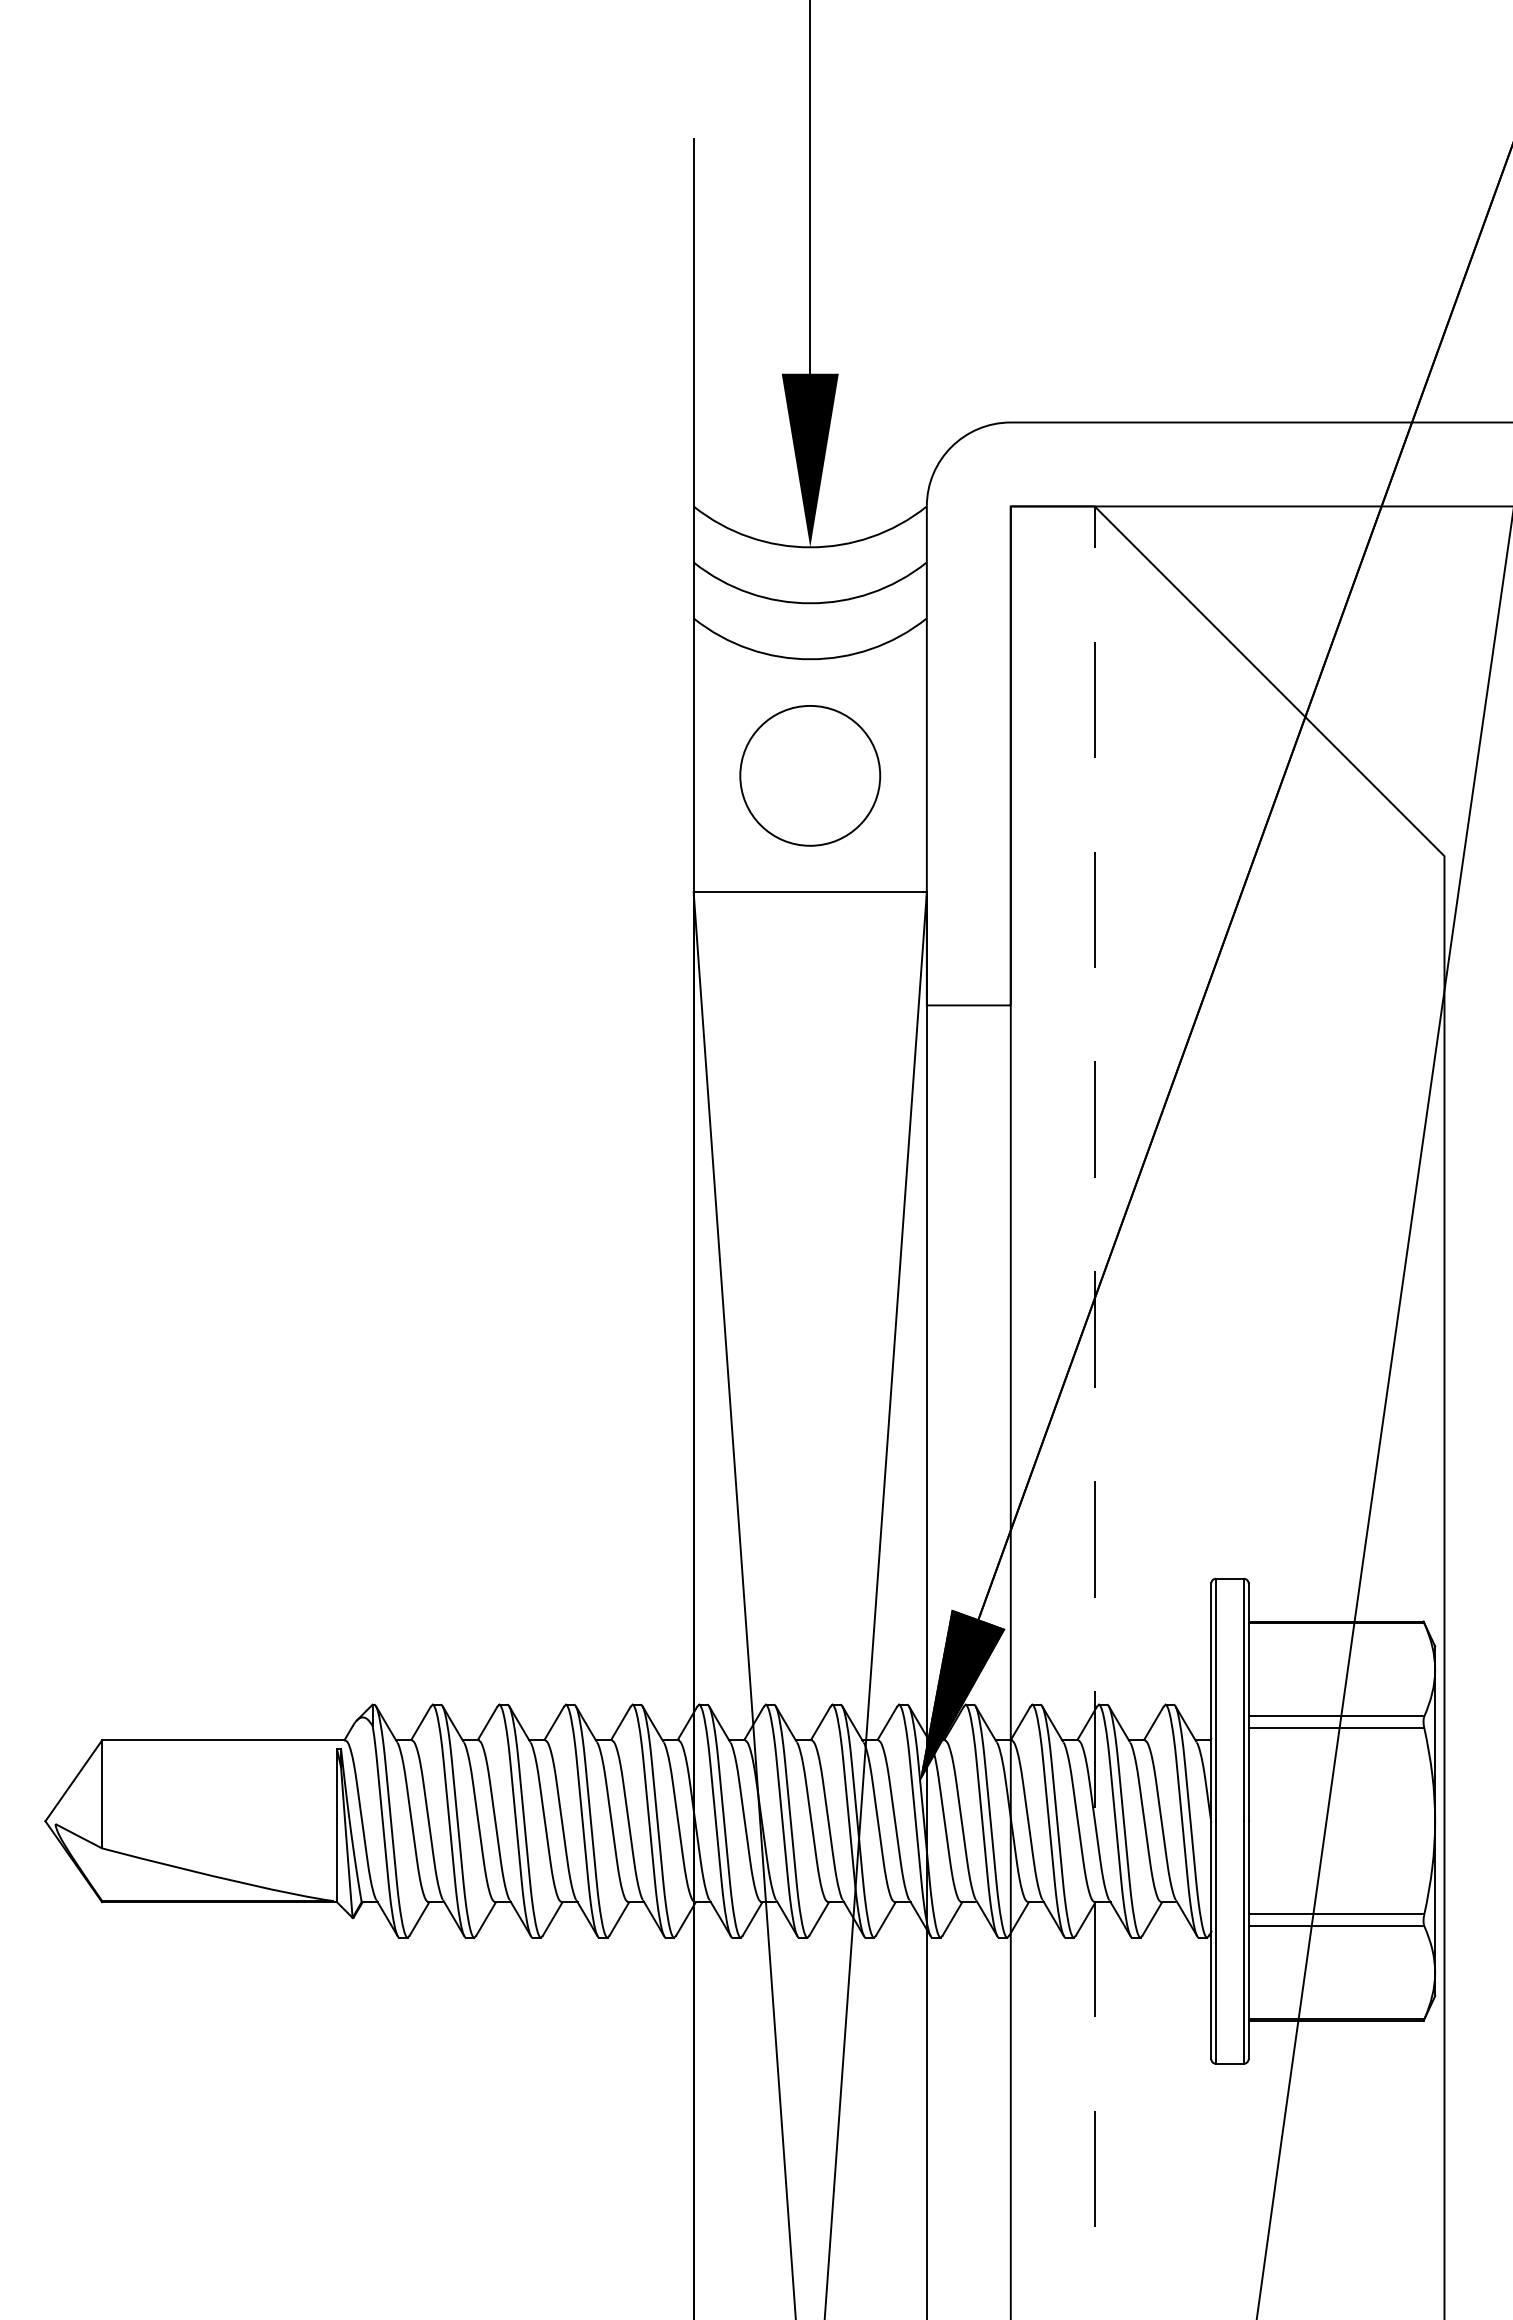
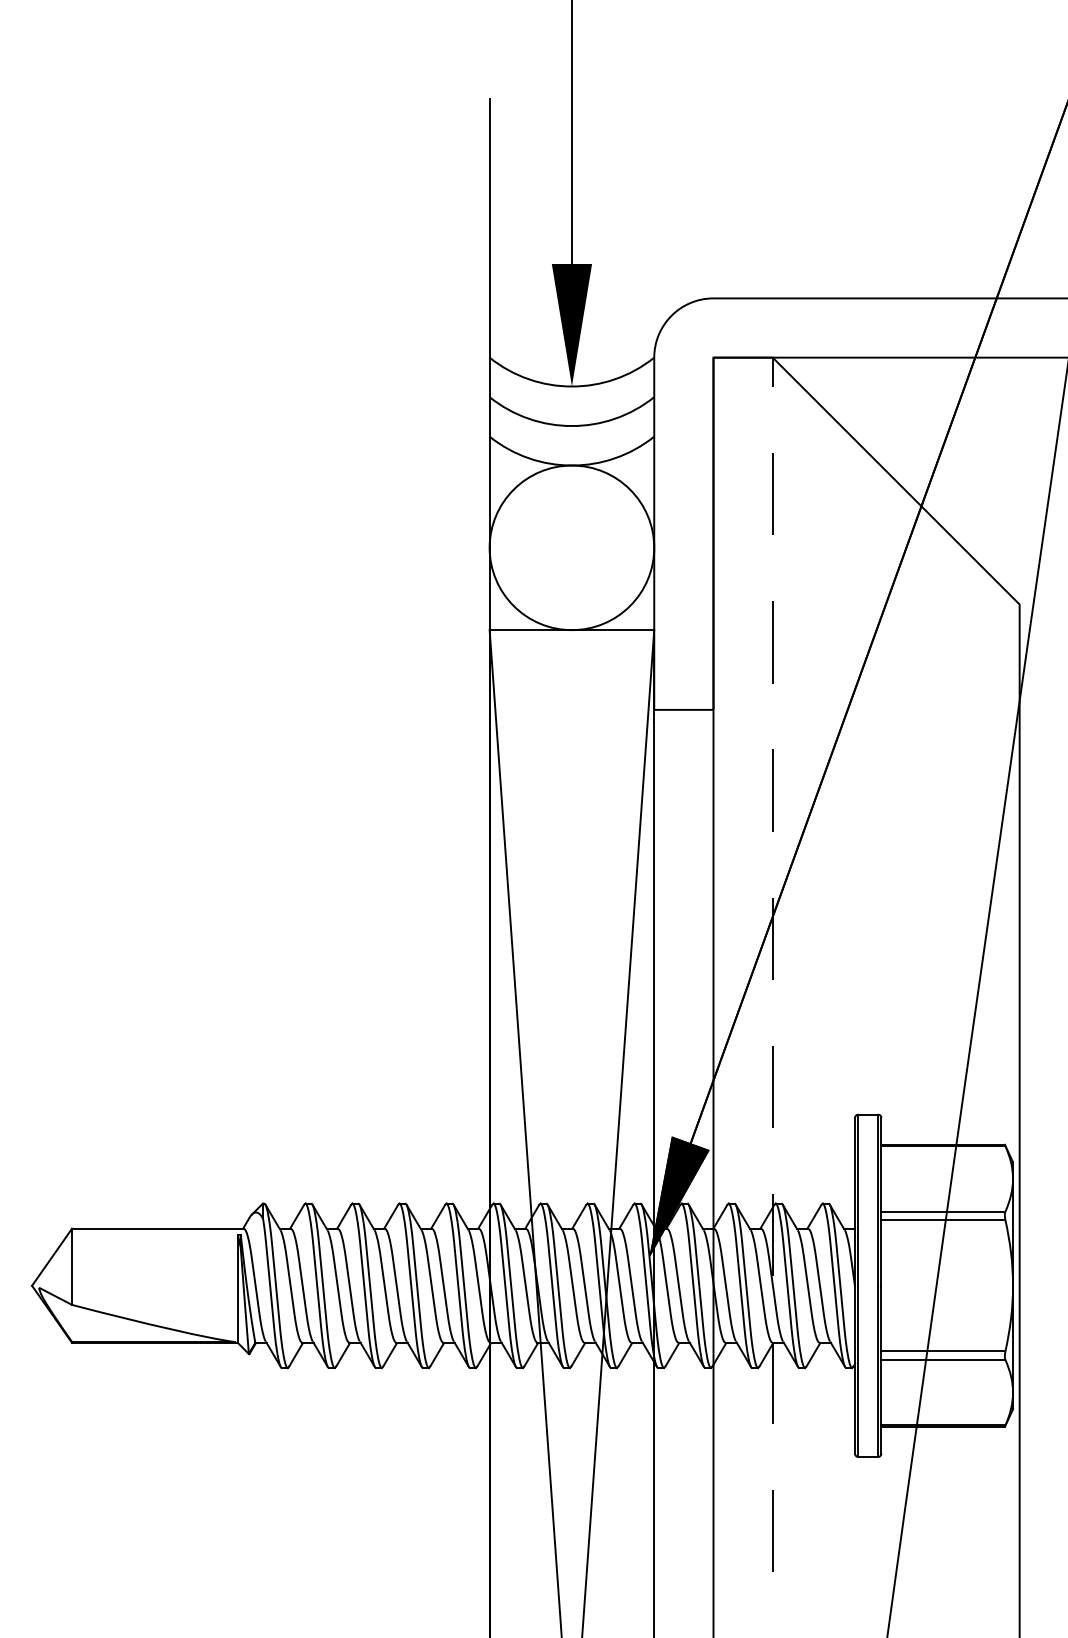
circle: (809, 775) -> (571, 547), size x1.67

